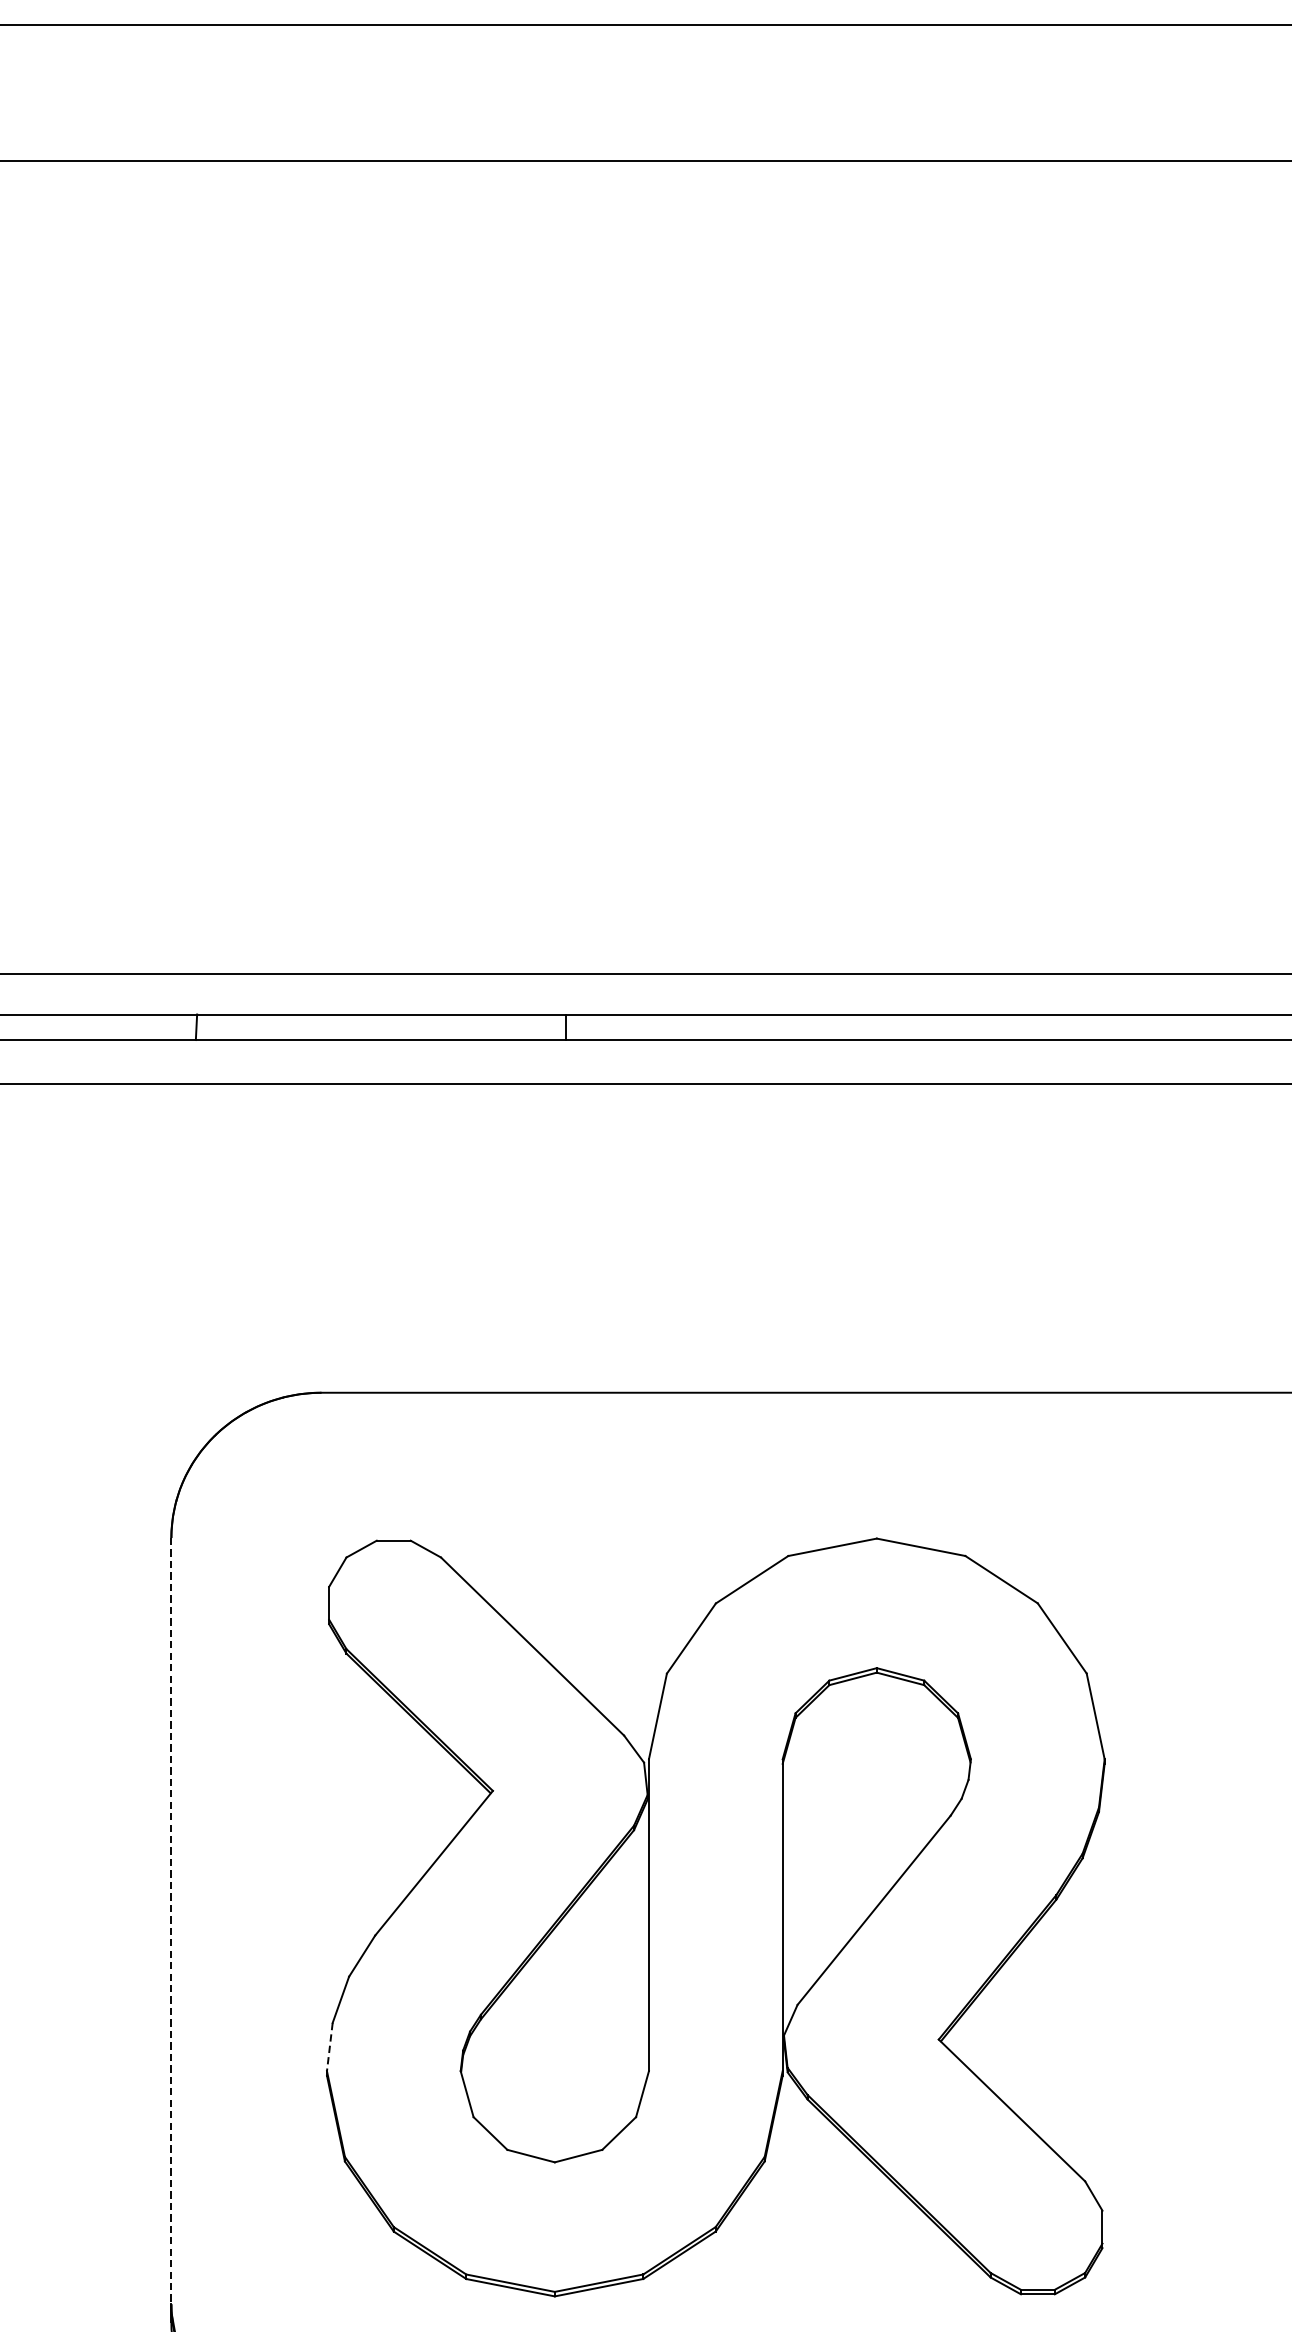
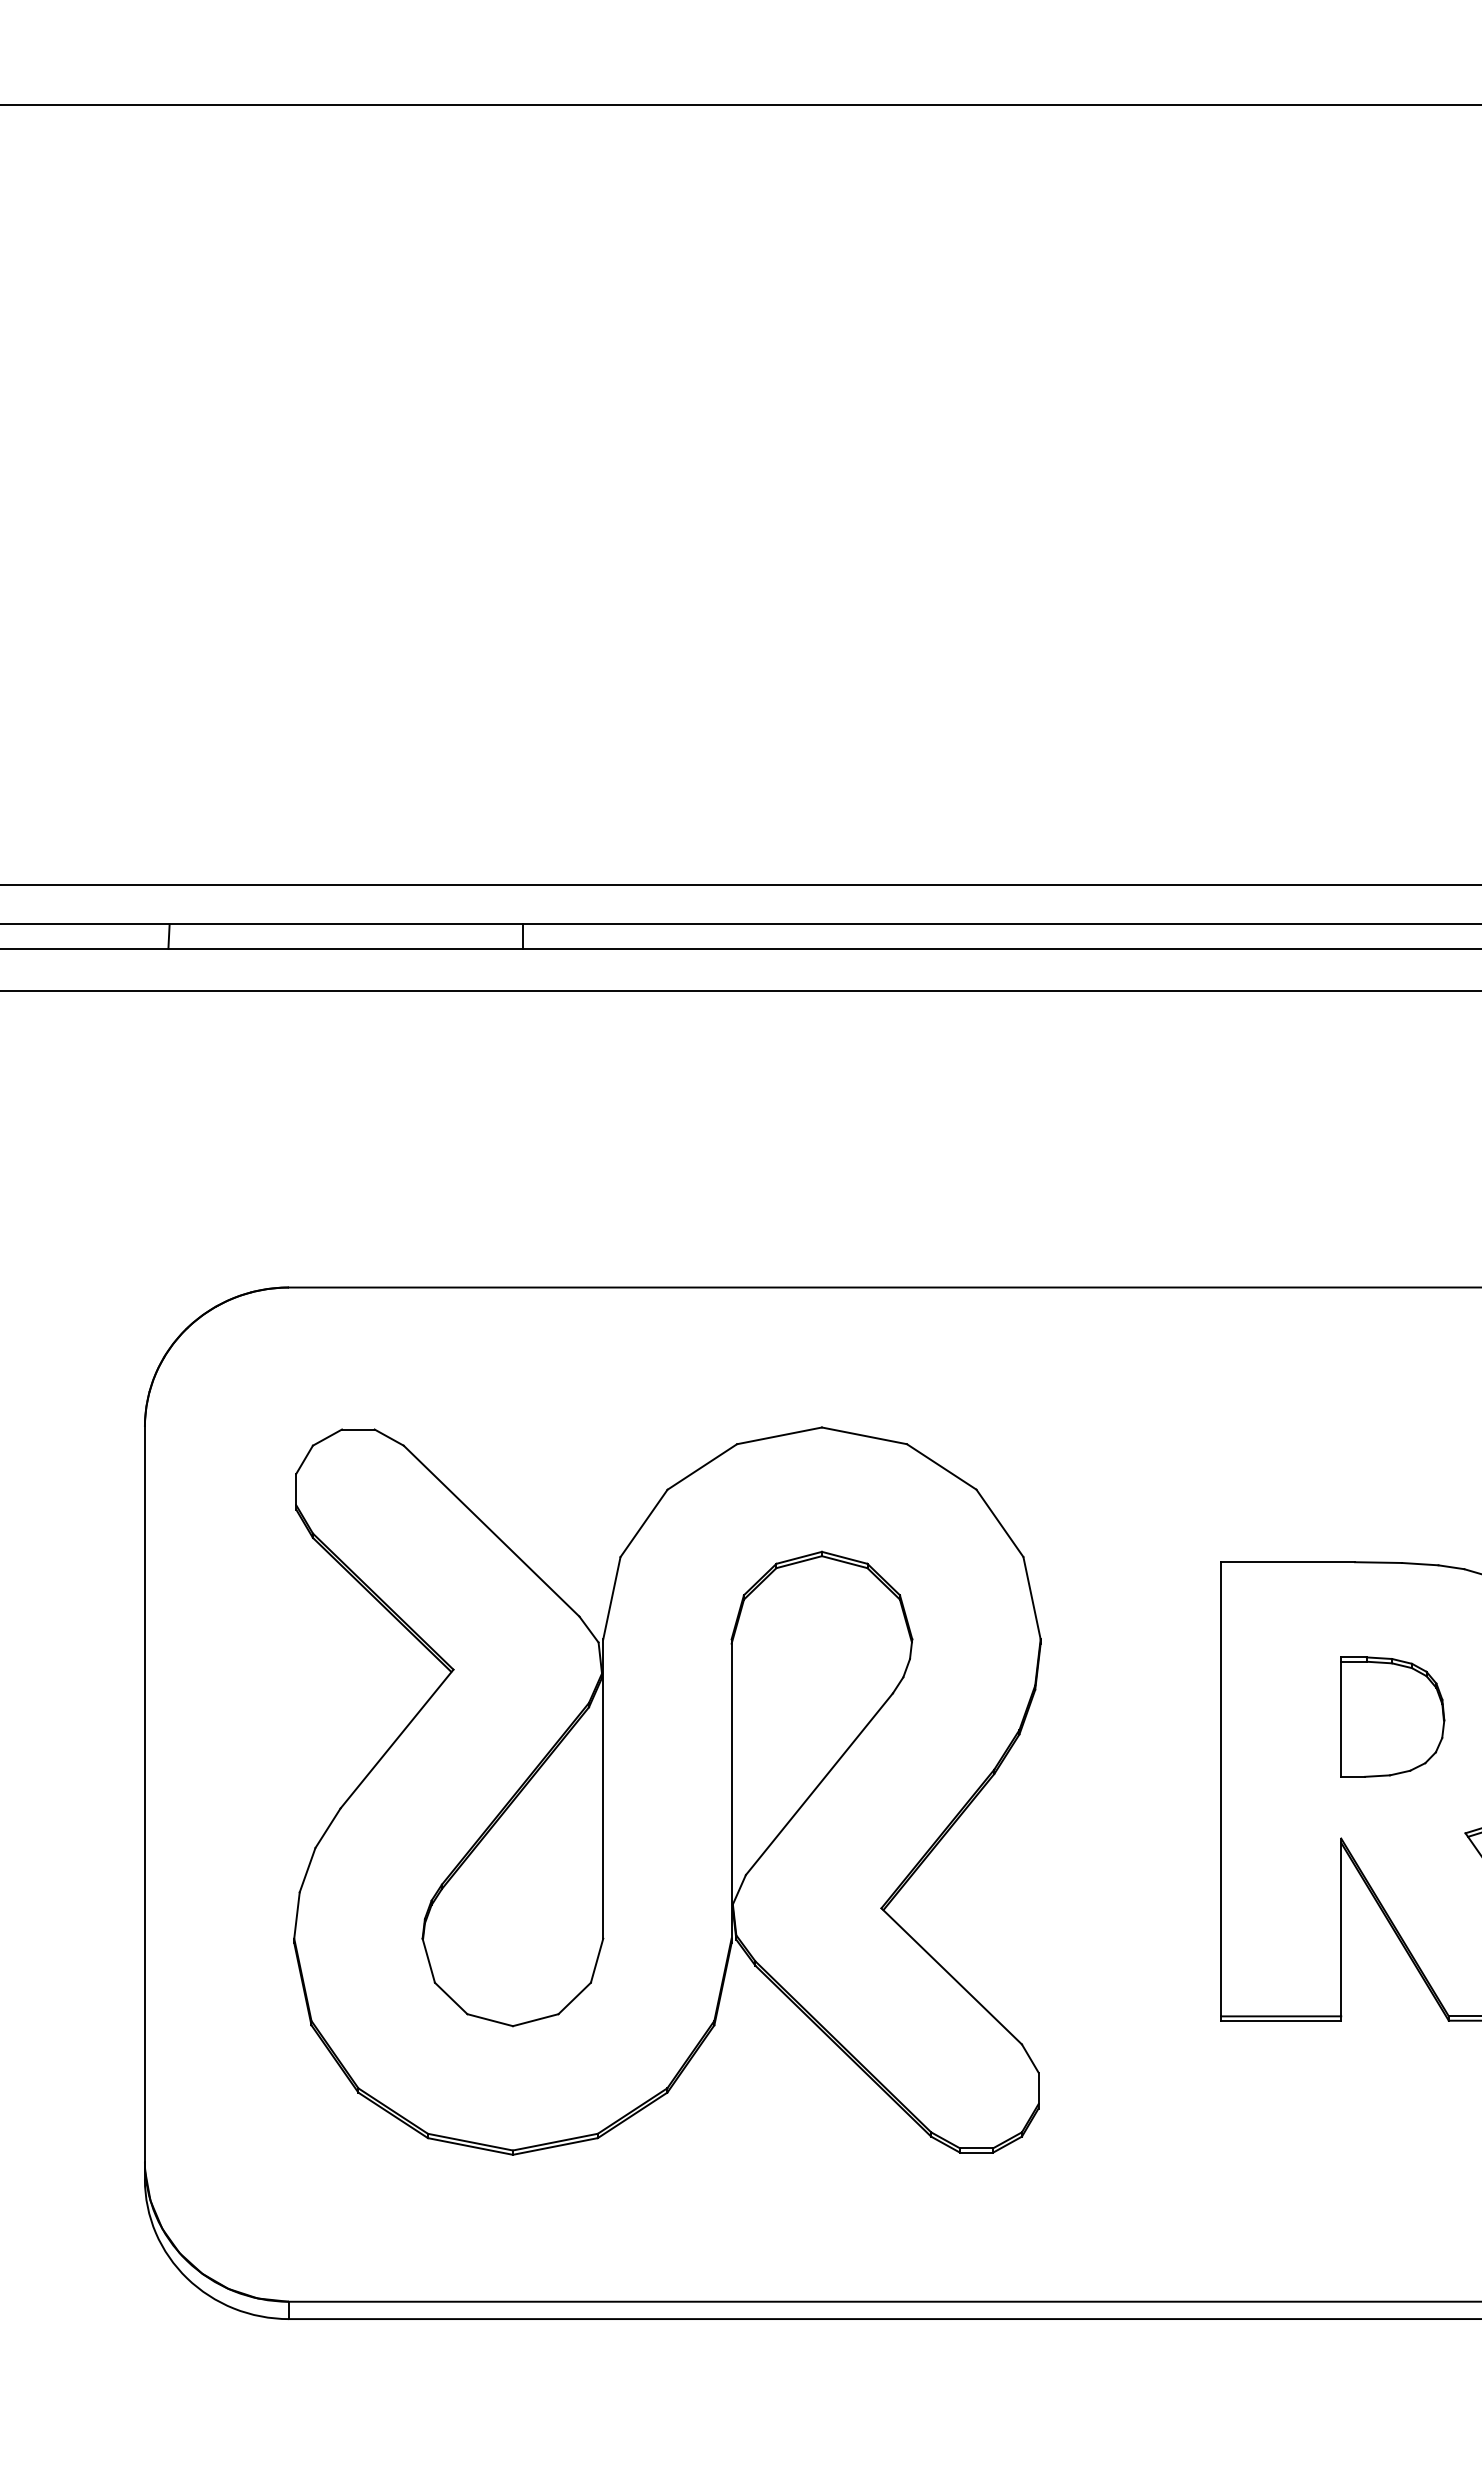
line: (170, 1920) -> (144, 1794), dashed -> solid
line: (329, 2048) -> (296, 1916), dashed -> solid

